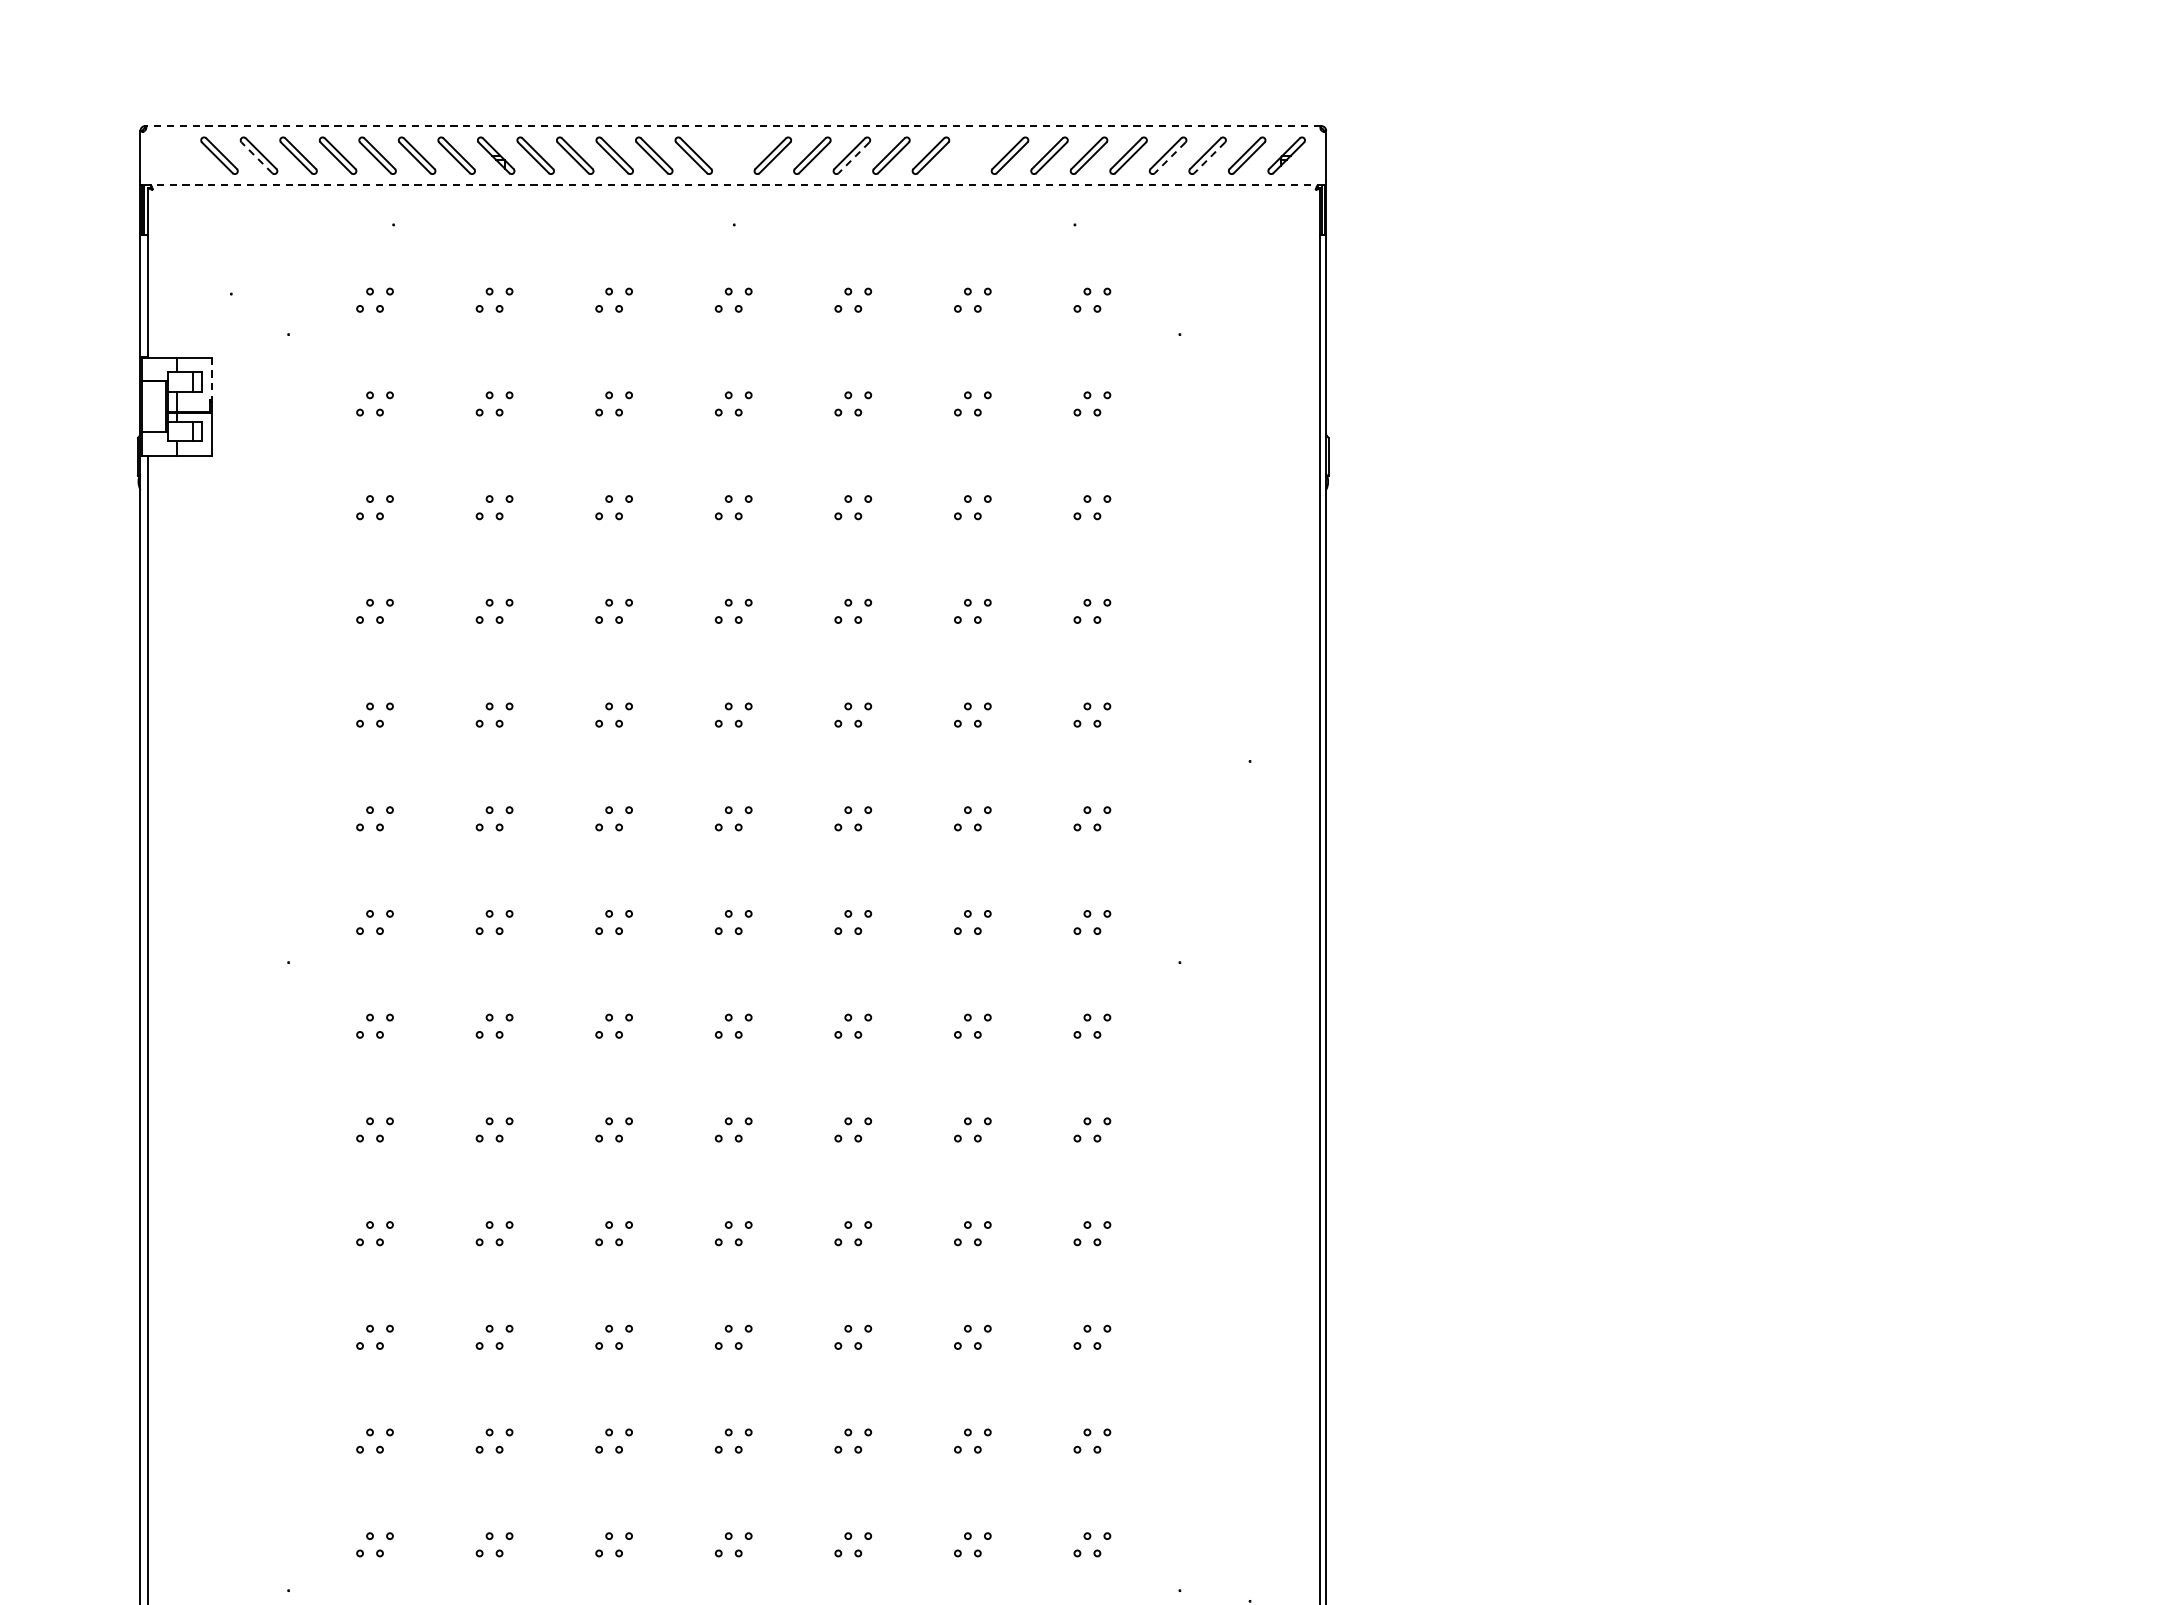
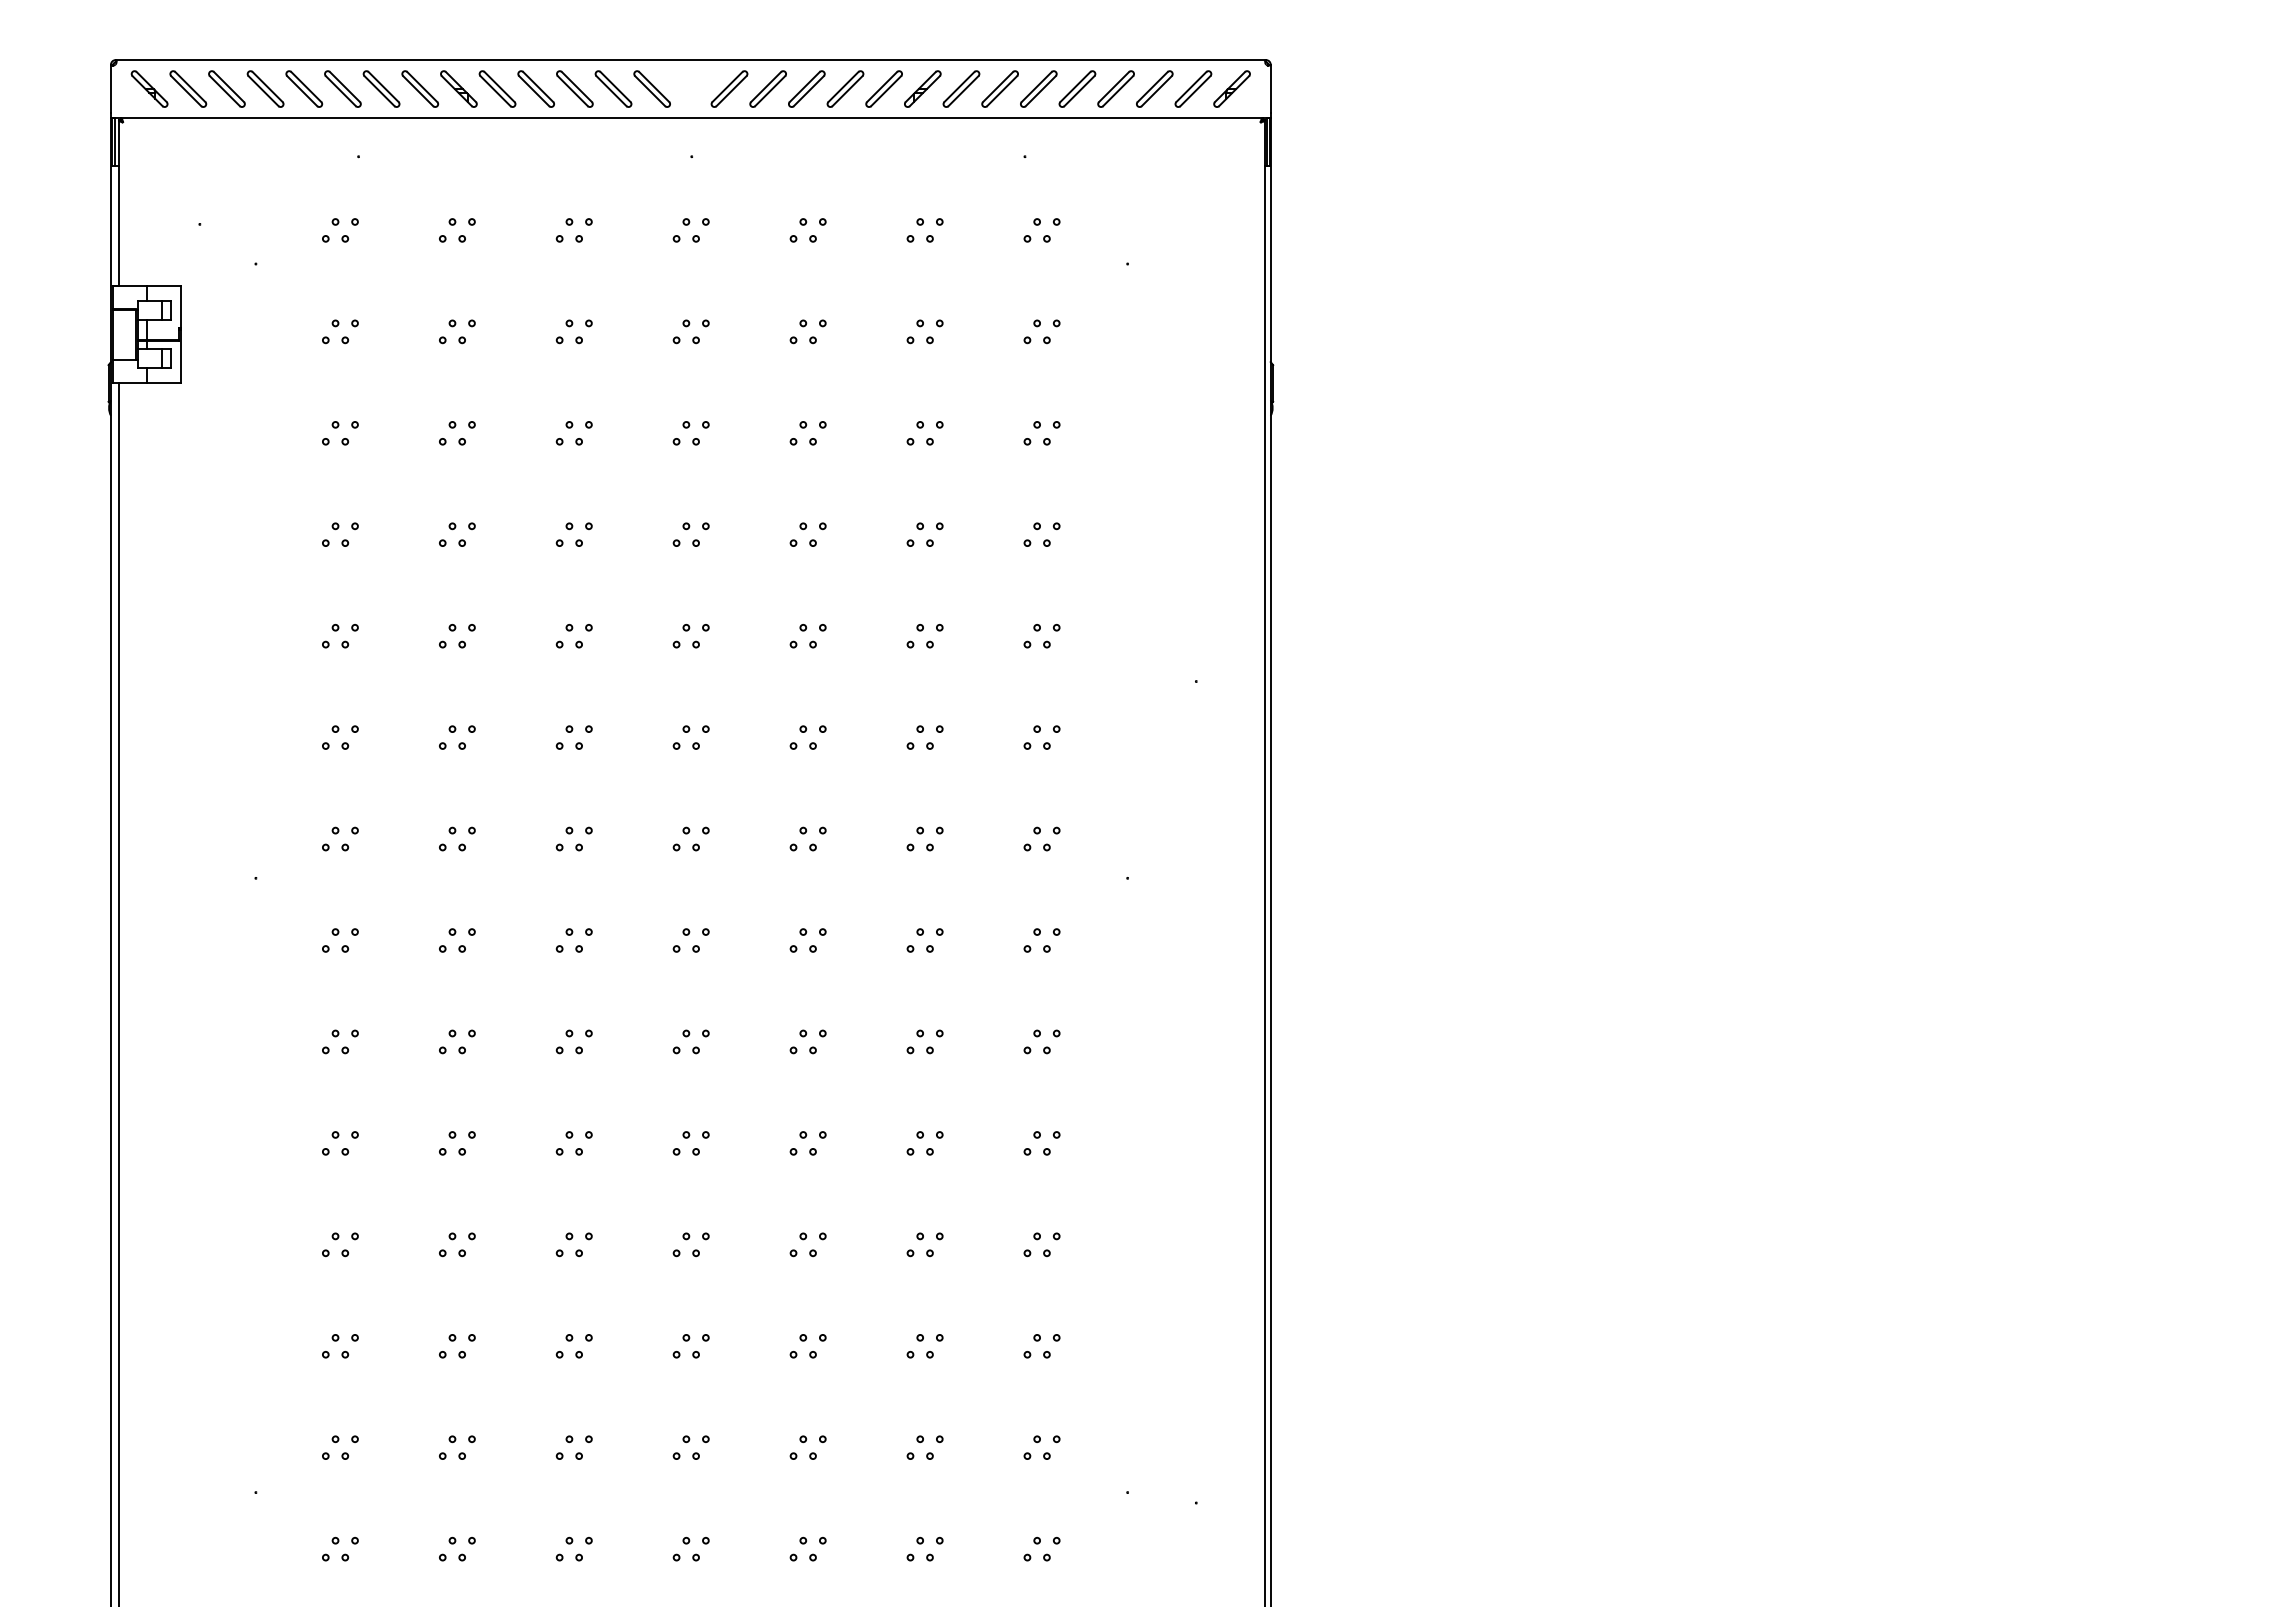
line: (732, 126) -> (690, 60), dashed -> solid
part: (179, 155) -> (149, 88), added
part: (970, 155) -> (922, 88), added
line: (256, 157) -> (224, 90), dashed -> solid
line: (853, 158) -> (808, 91), dashed -> solid
line: (1169, 158) -> (1117, 91), dashed -> solid
line: (1209, 158) -> (1156, 91), dashed -> solid
line: (732, 185) -> (690, 118), dashed -> solid
line: (211, 379) -> (180, 307), dashed -> solid

